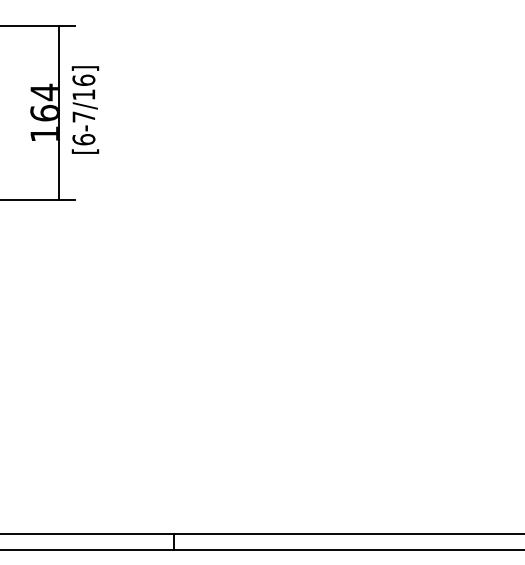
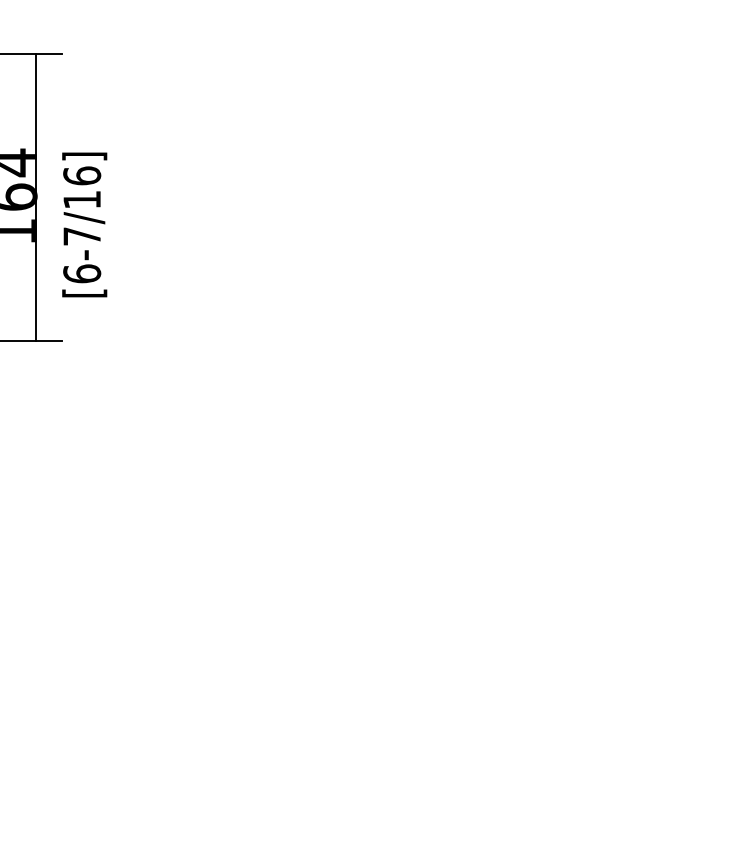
text: (85, 109) -> (84, 224), moved

